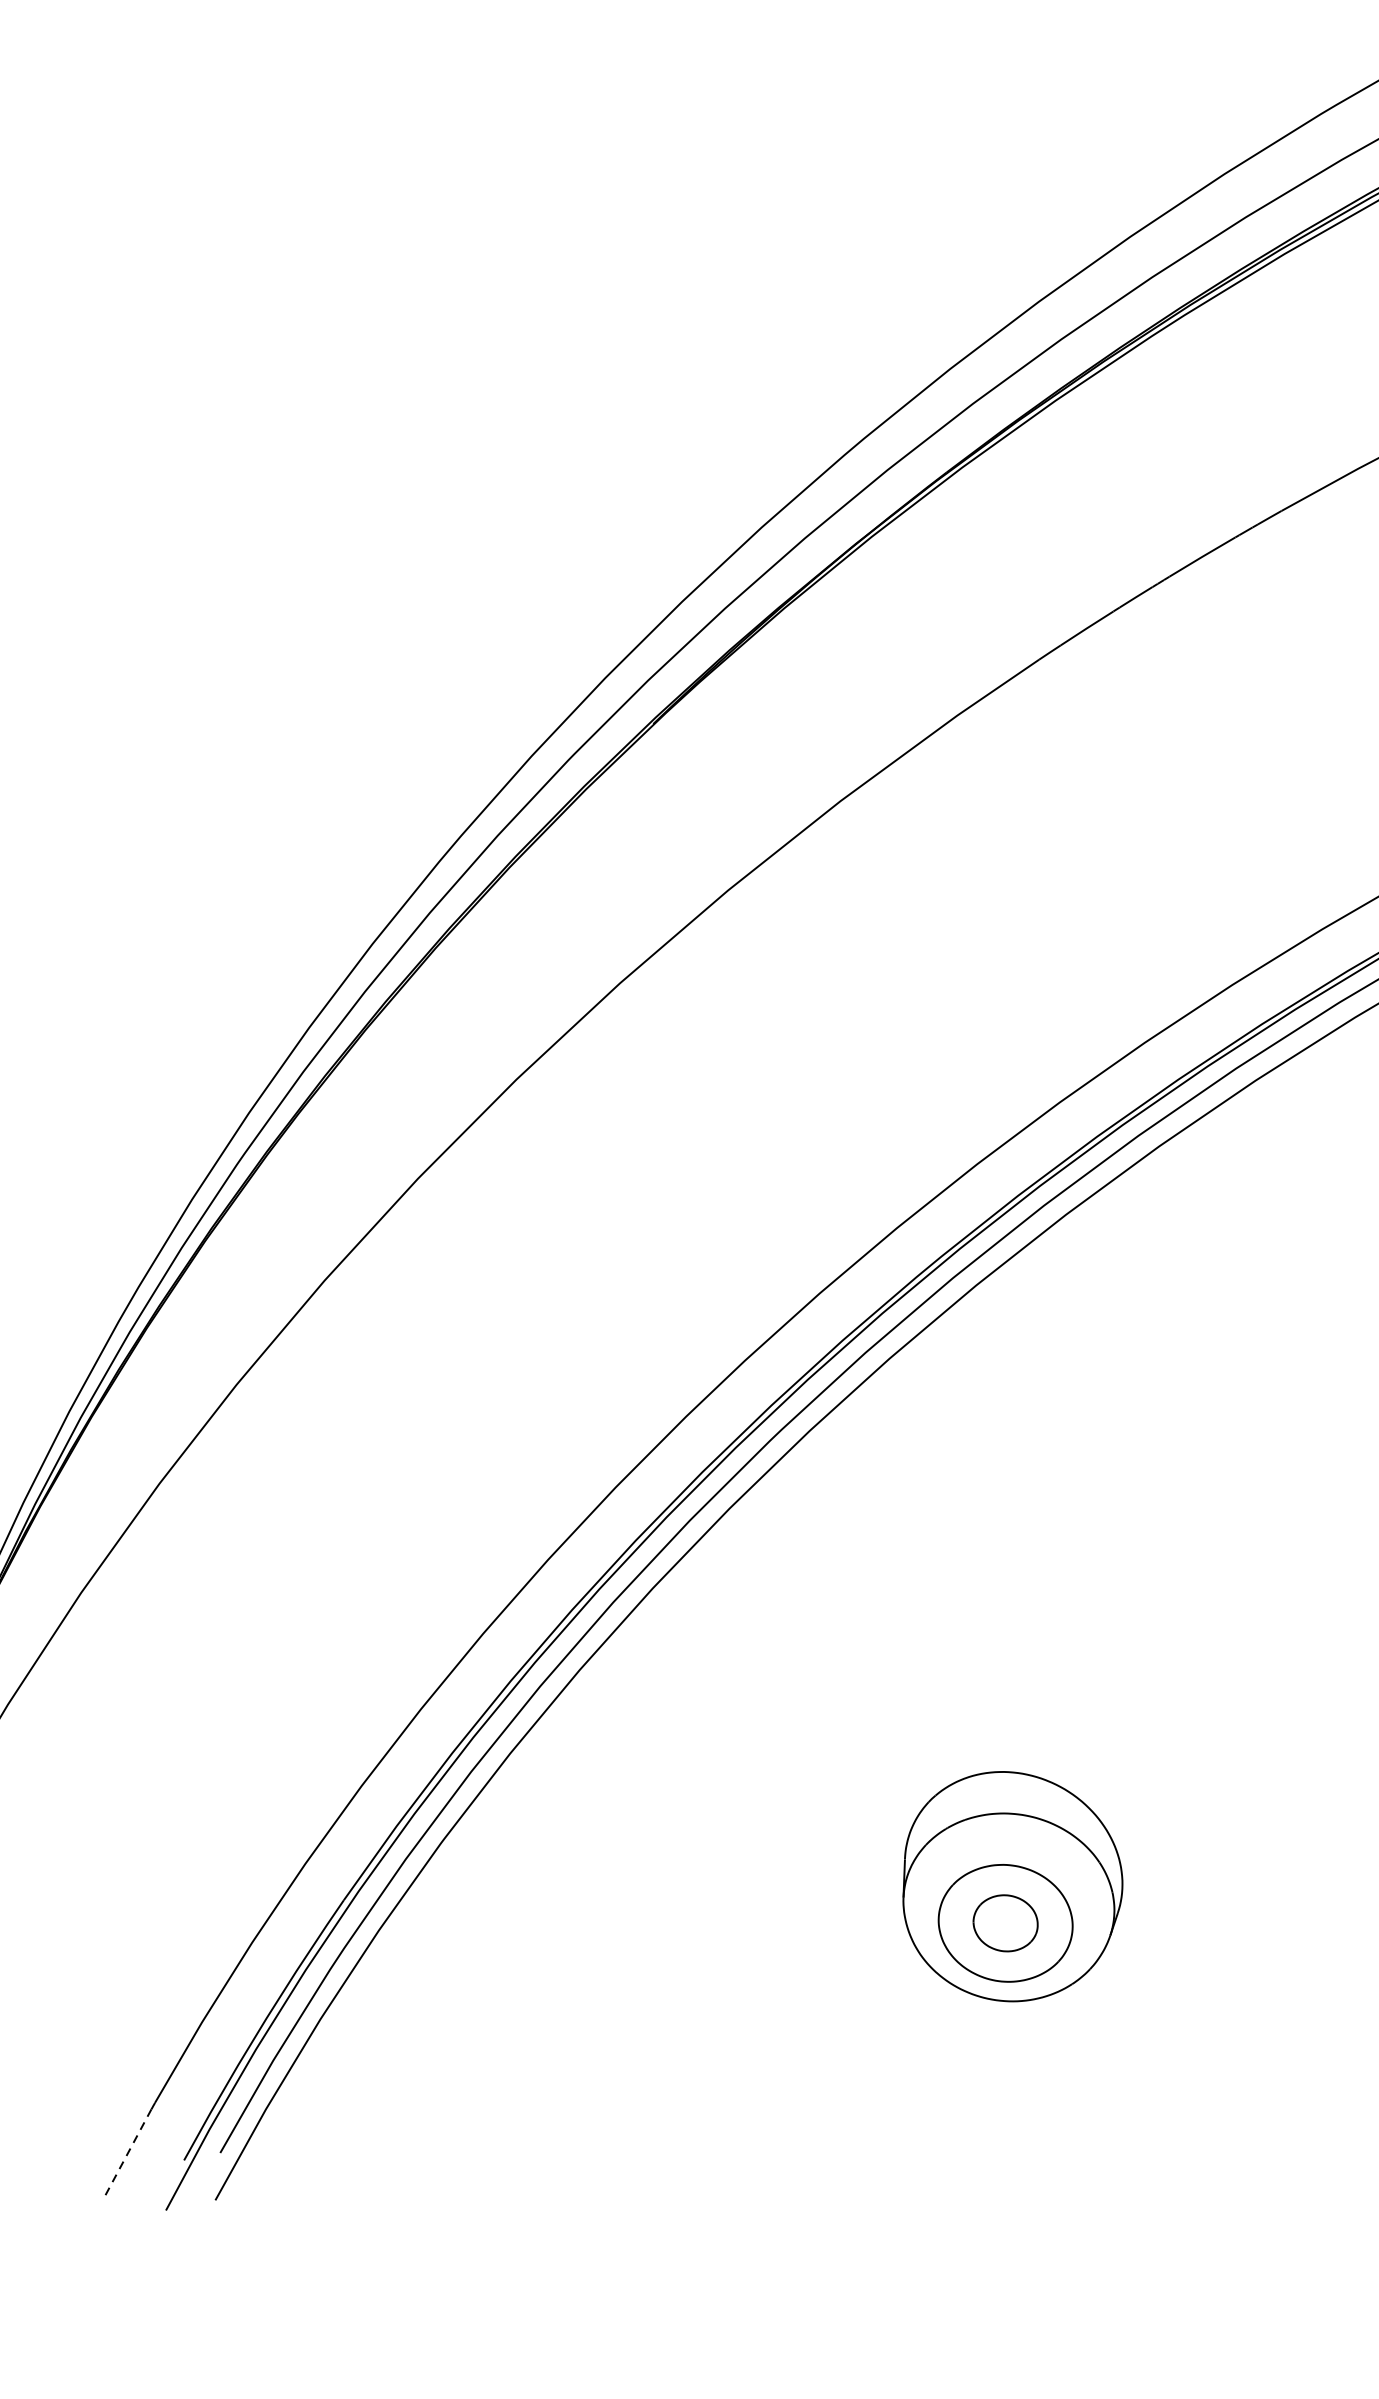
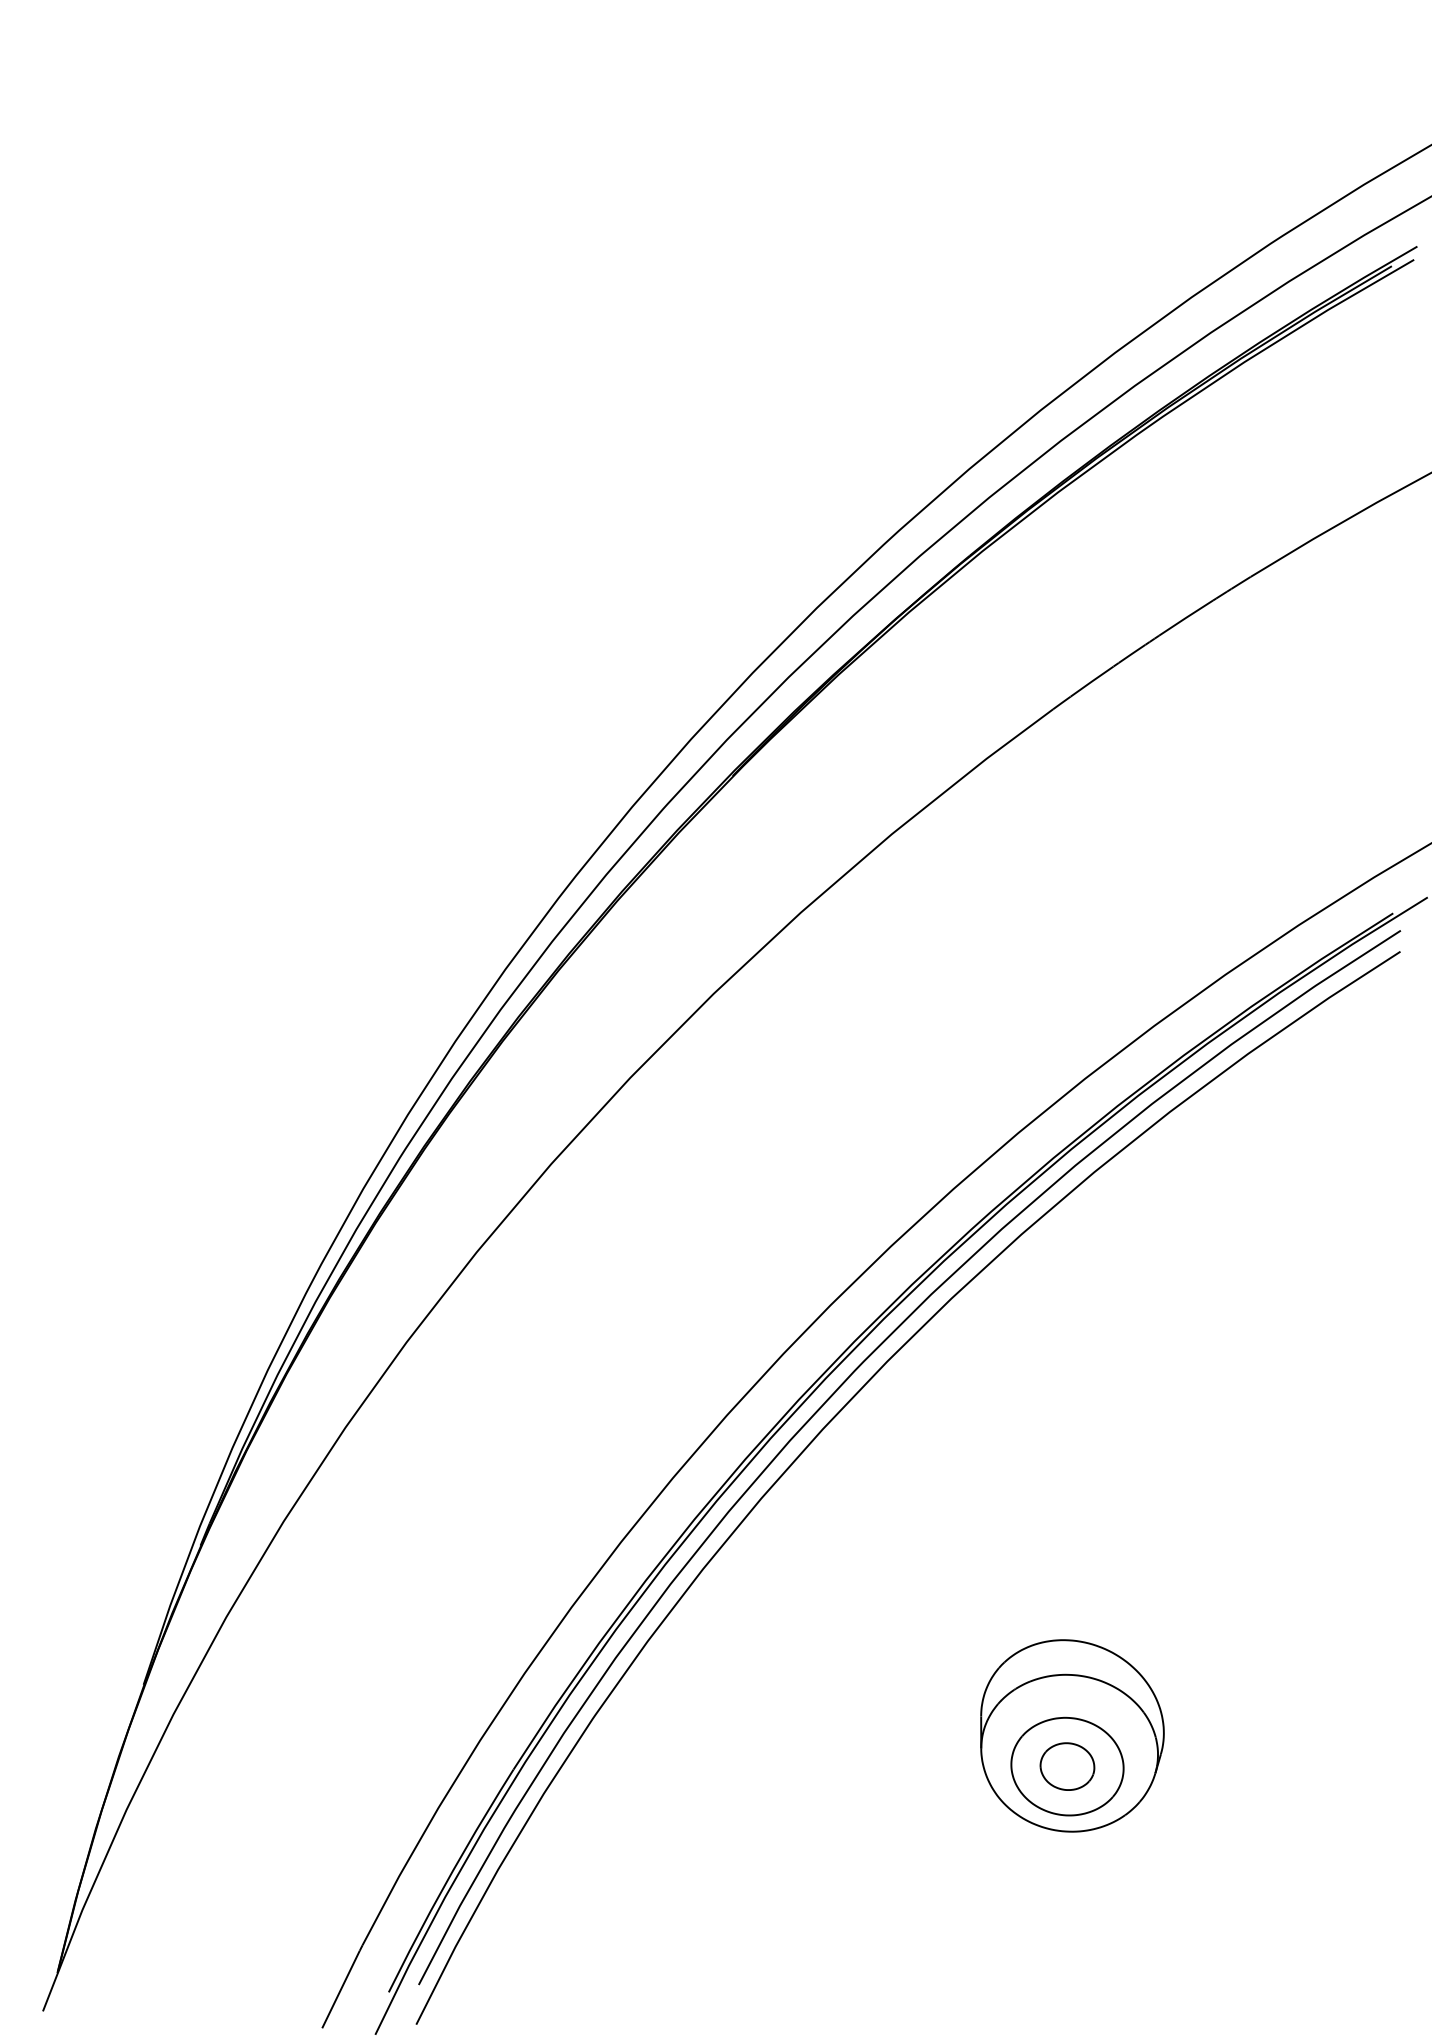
line: (126, 2154) -> (340, 1989), dashed -> solid

